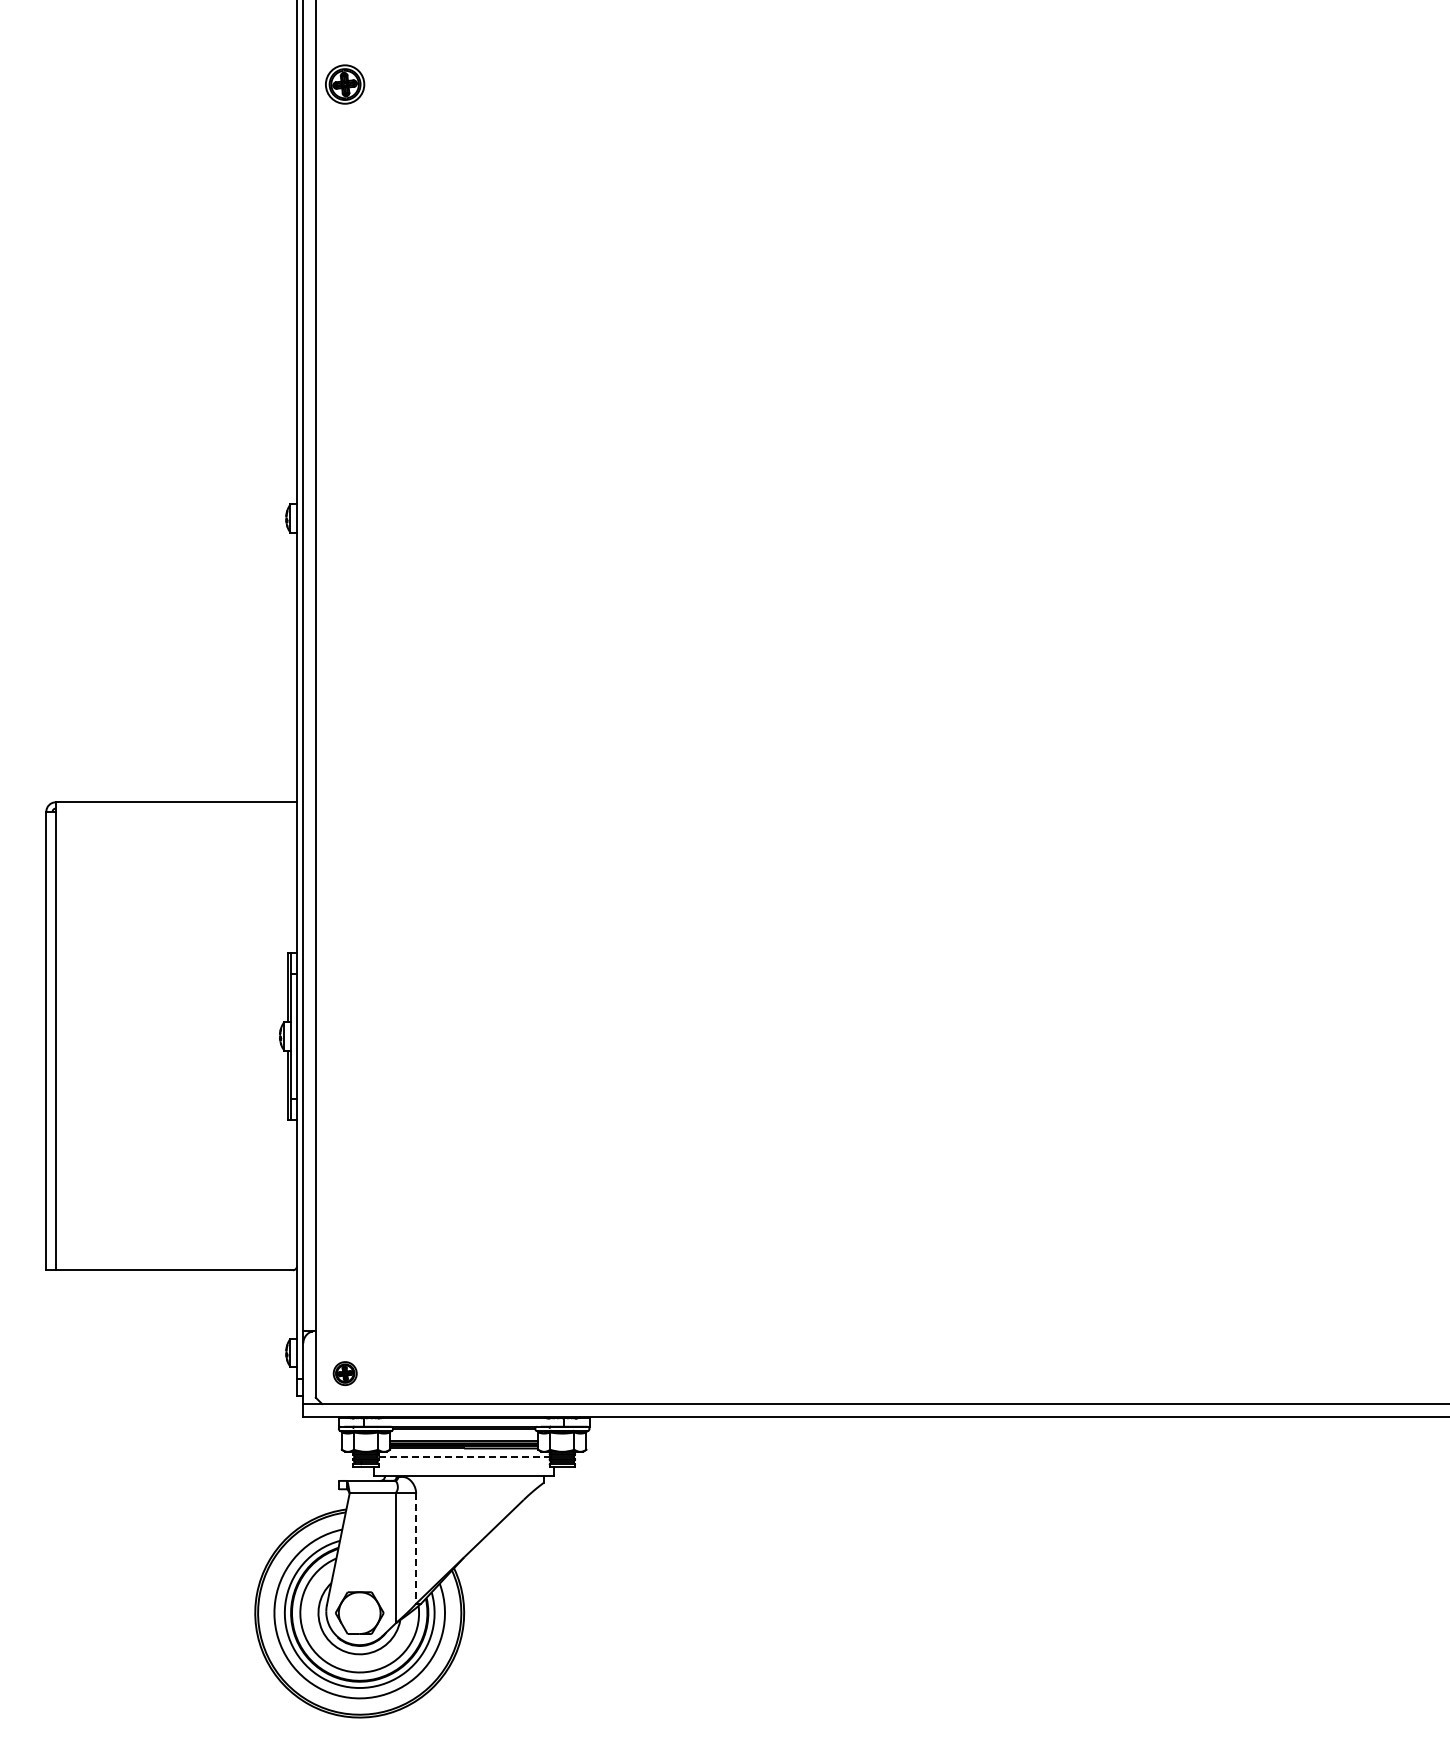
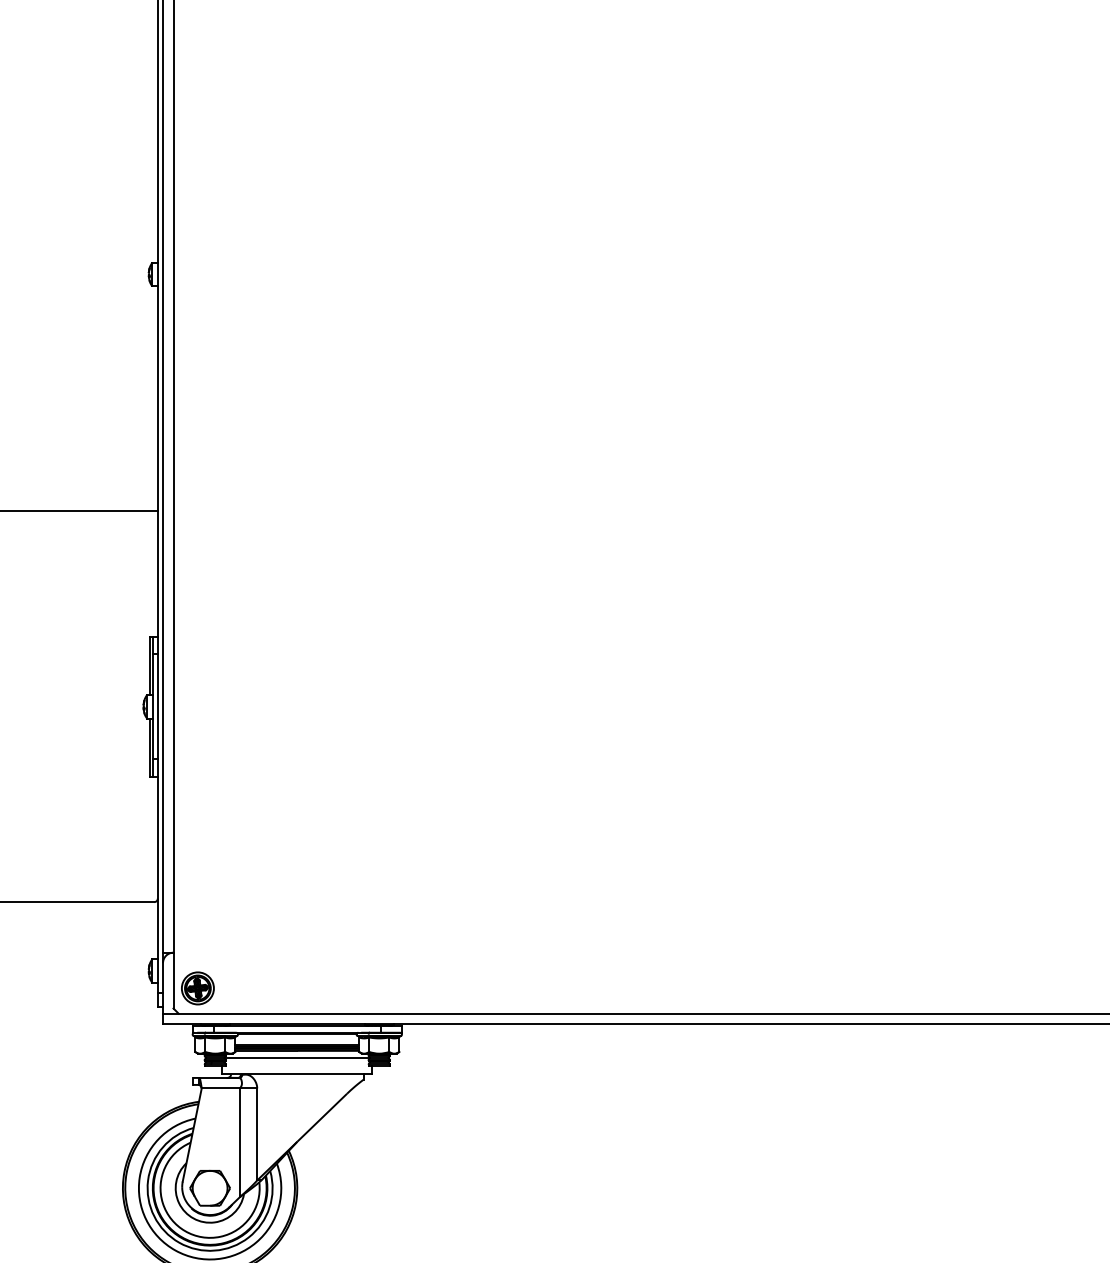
part: (345, 1373) -> (198, 988), size x1.67
line: (464, 1456) -> (297, 1057), dashed -> solid
line: (416, 1549) -> (257, 1135), dashed -> solid

